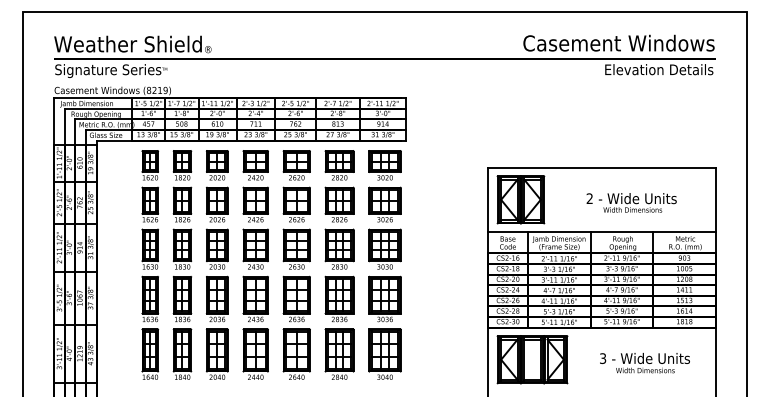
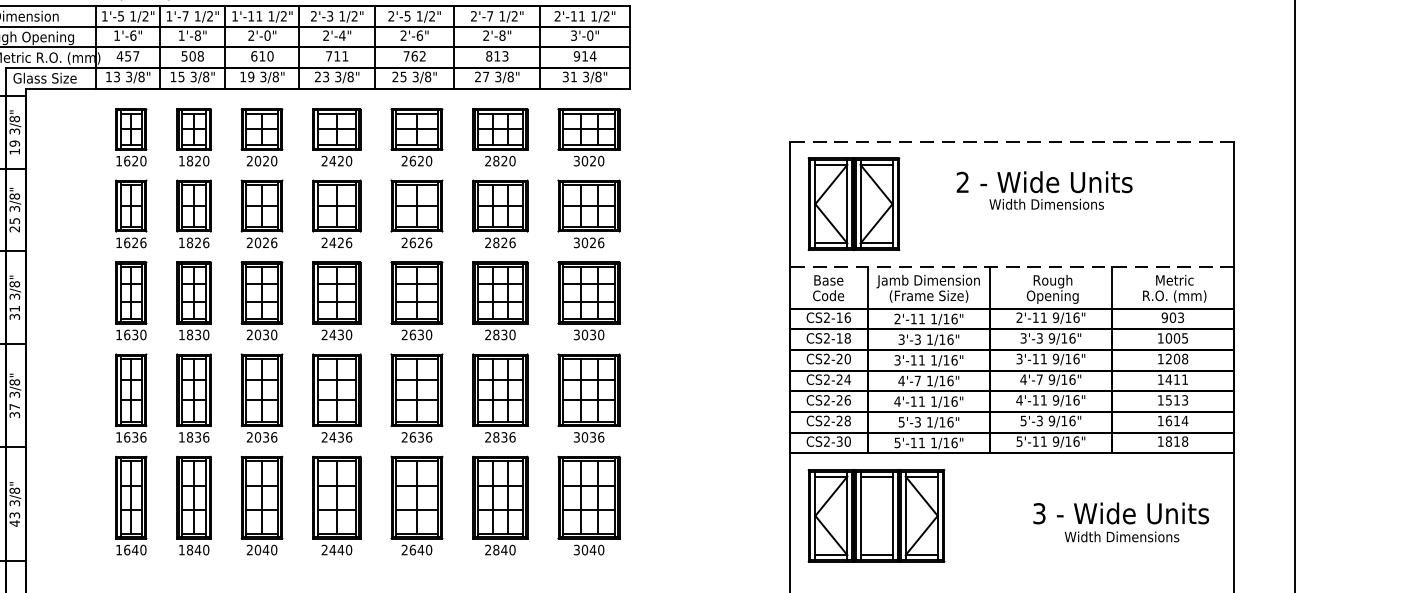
line: (601, 167) -> (1011, 141), solid -> dashed
text: (631, 202) -> (1044, 189), moved
line: (601, 232) -> (1011, 267), solid -> dashed
text: (644, 363) -> (1120, 523), moved

